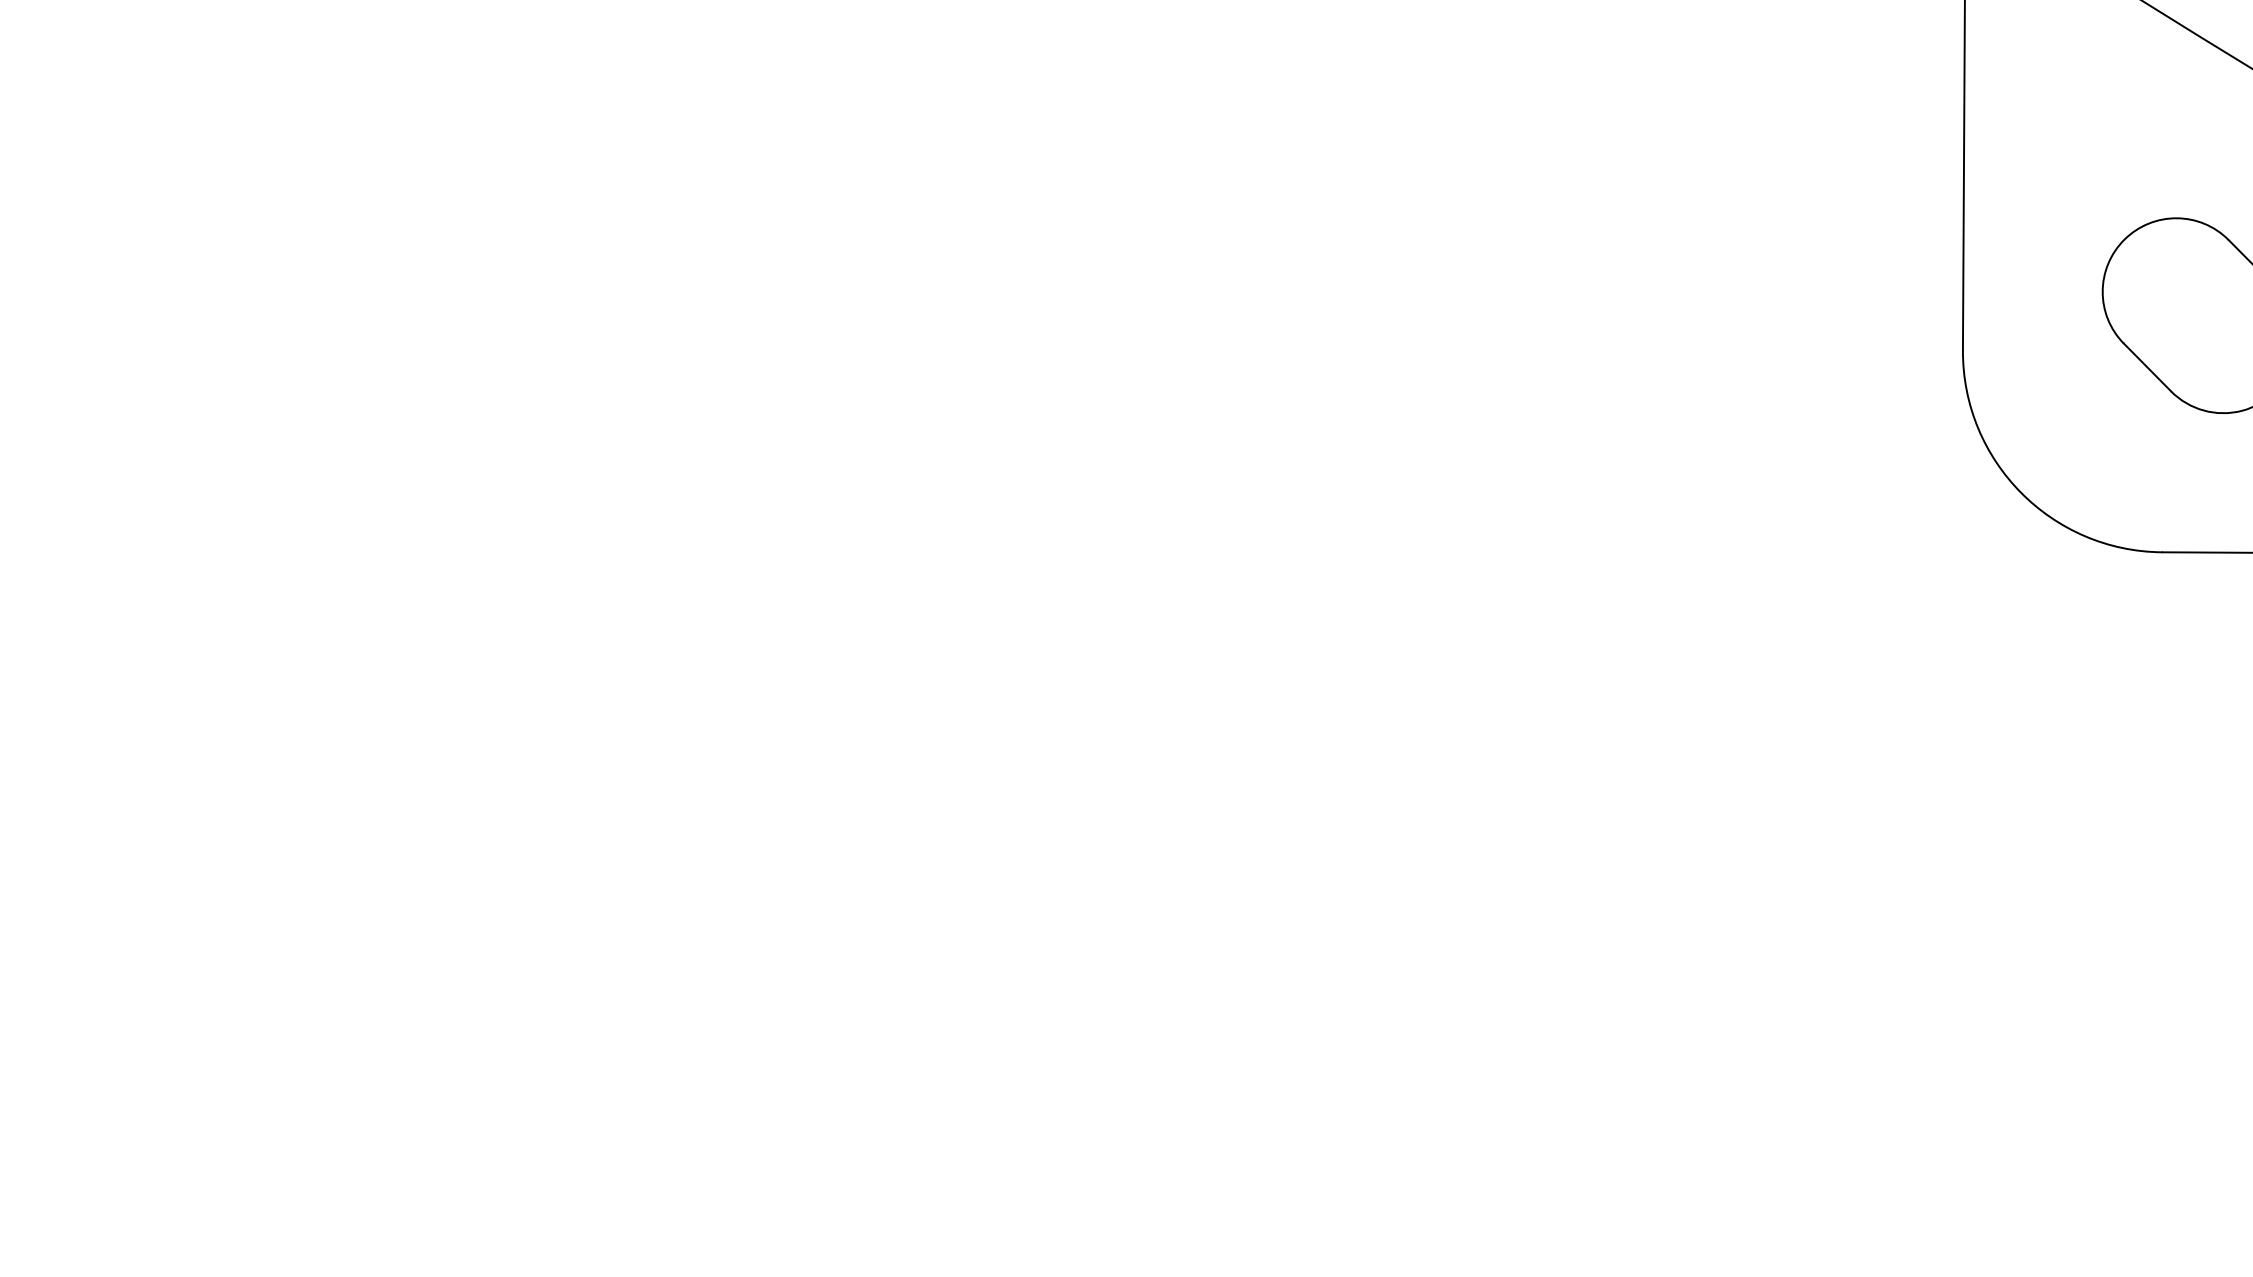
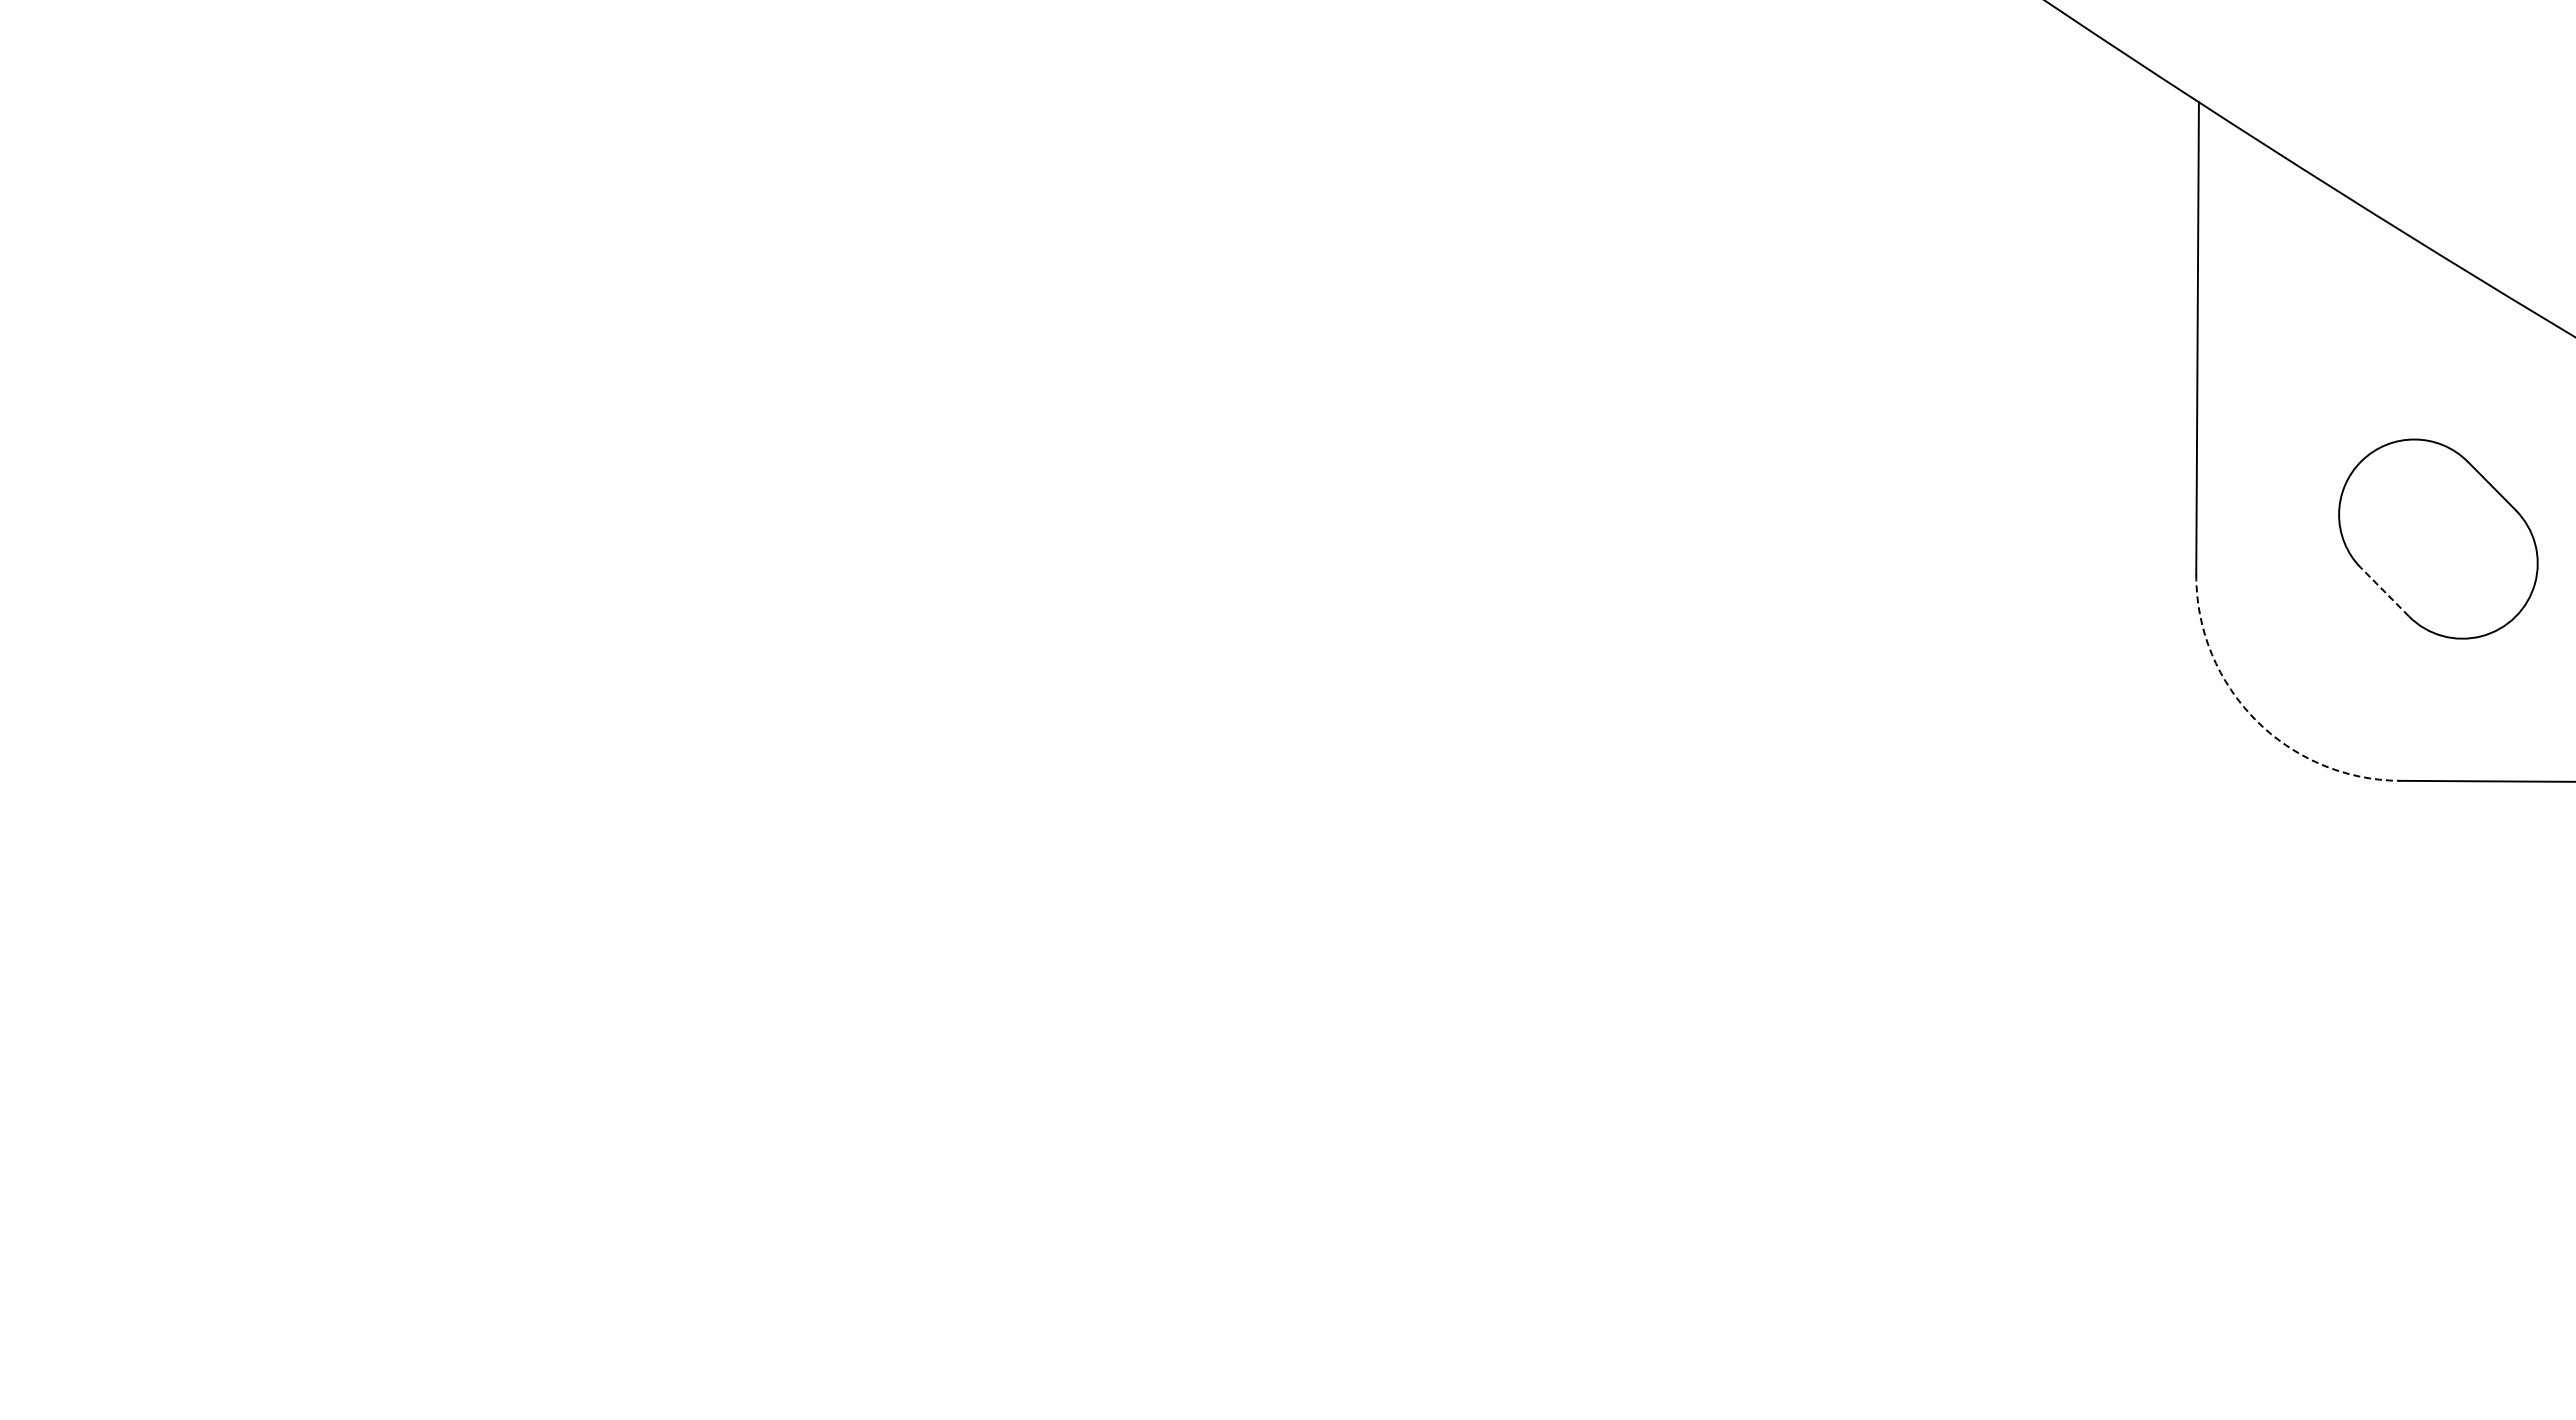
line: (2147, 367) -> (2384, 591), solid -> dashed
arc: (2020, 492) -> (2255, 719), solid -> dashed

